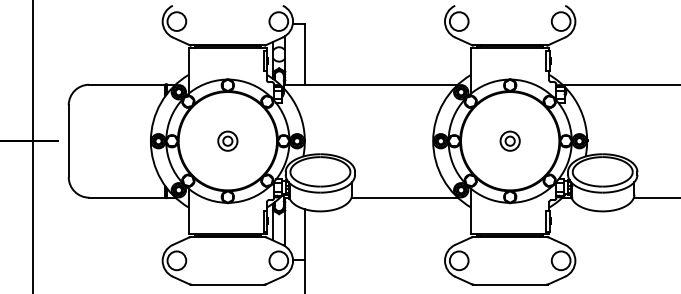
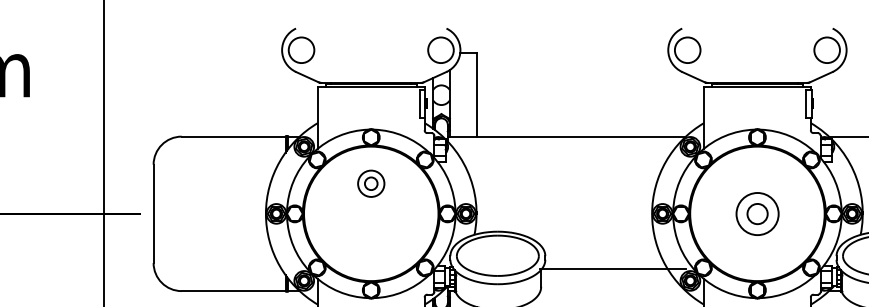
part: (227, 140) -> (370, 182), moved
part: (509, 140) -> (756, 212), size x1.6
line: (404, 197) -> (612, 268), moved

